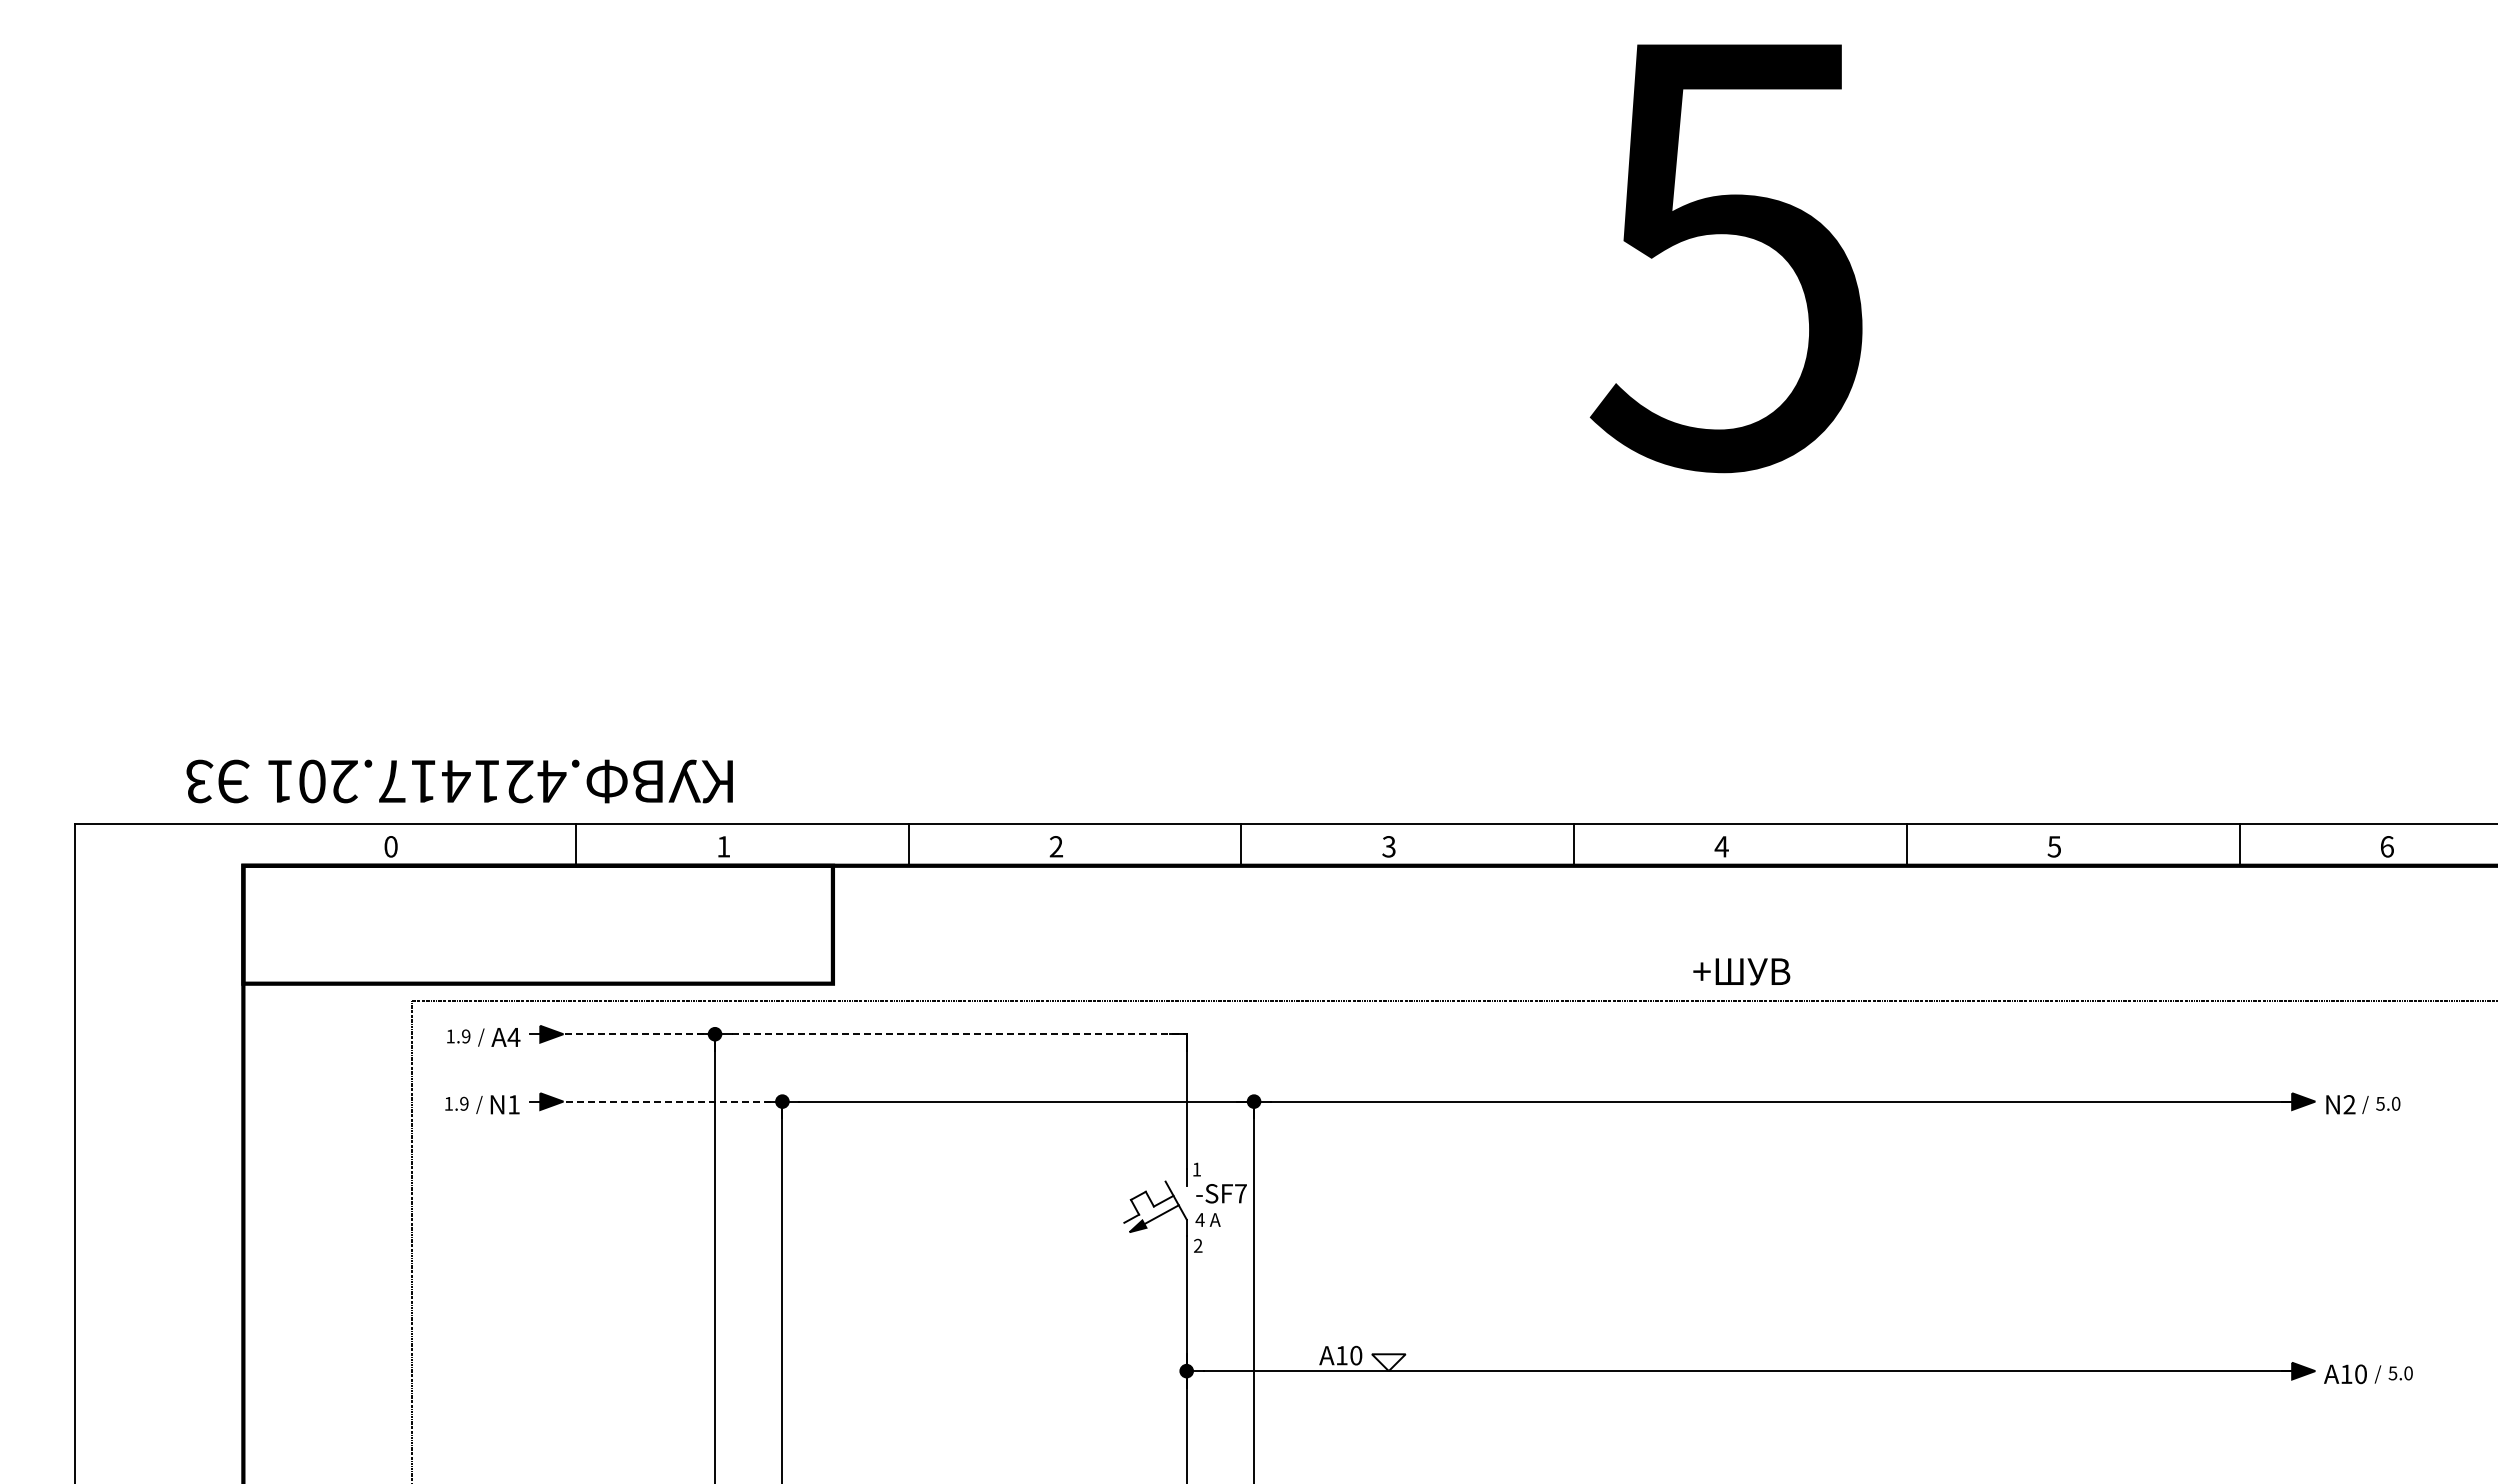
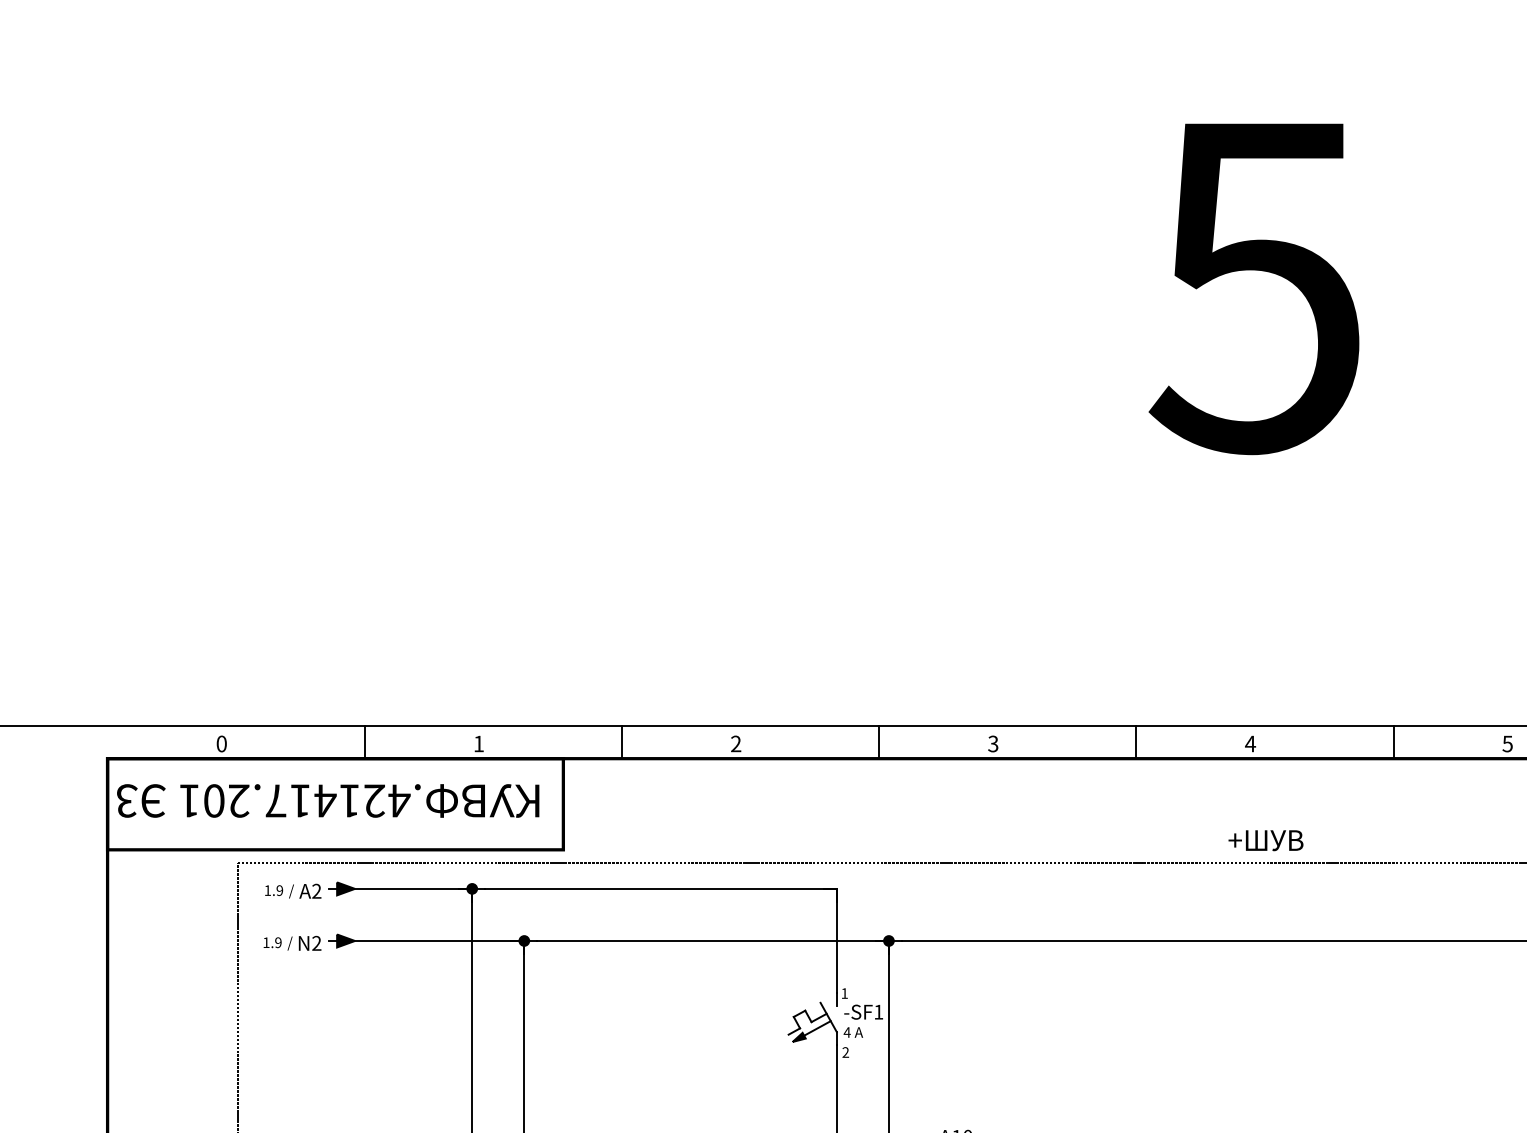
text: (459, 781) -> (328, 800), moved
line: (630, 1034) -> (406, 889), dashed -> solid
line: (959, 1034) -> (661, 889), dashed -> solid
text: (513, 1036) -> (316, 890), A4 -> A2
line: (664, 1101) -> (433, 940), dashed -> solid
text: (513, 1104) -> (316, 943), N1 -> N2
text: (1240, 1193) -> (878, 1012), -SF7 -> -SF1

